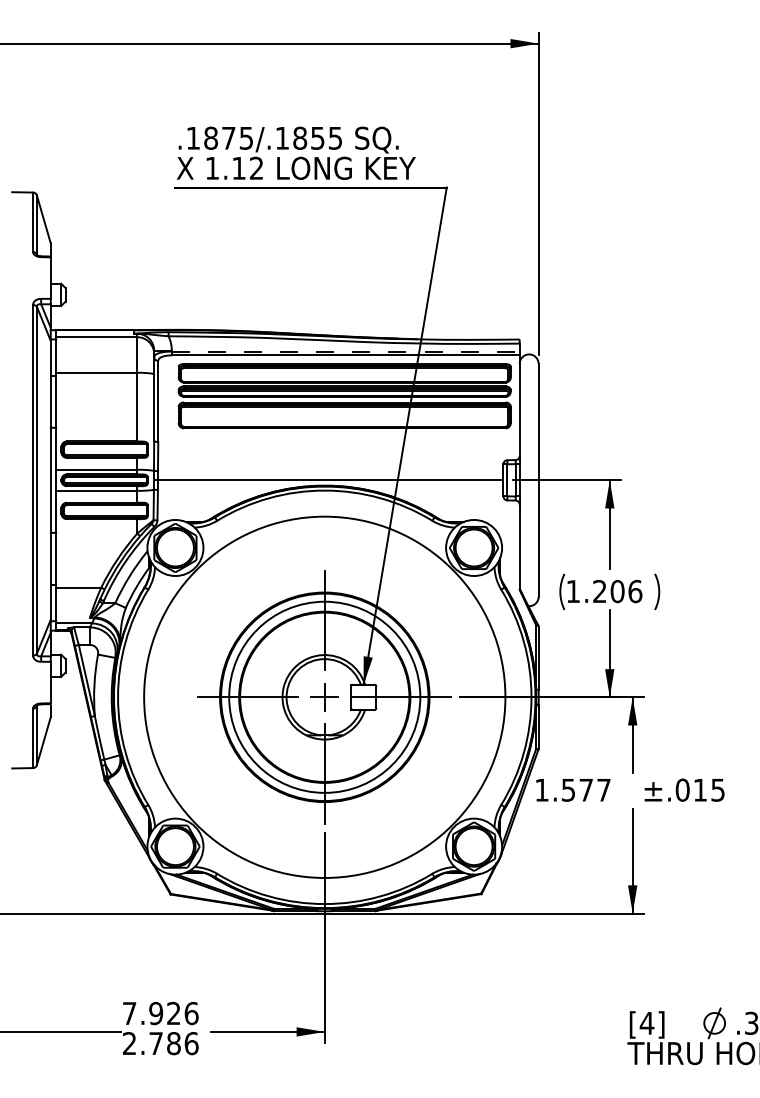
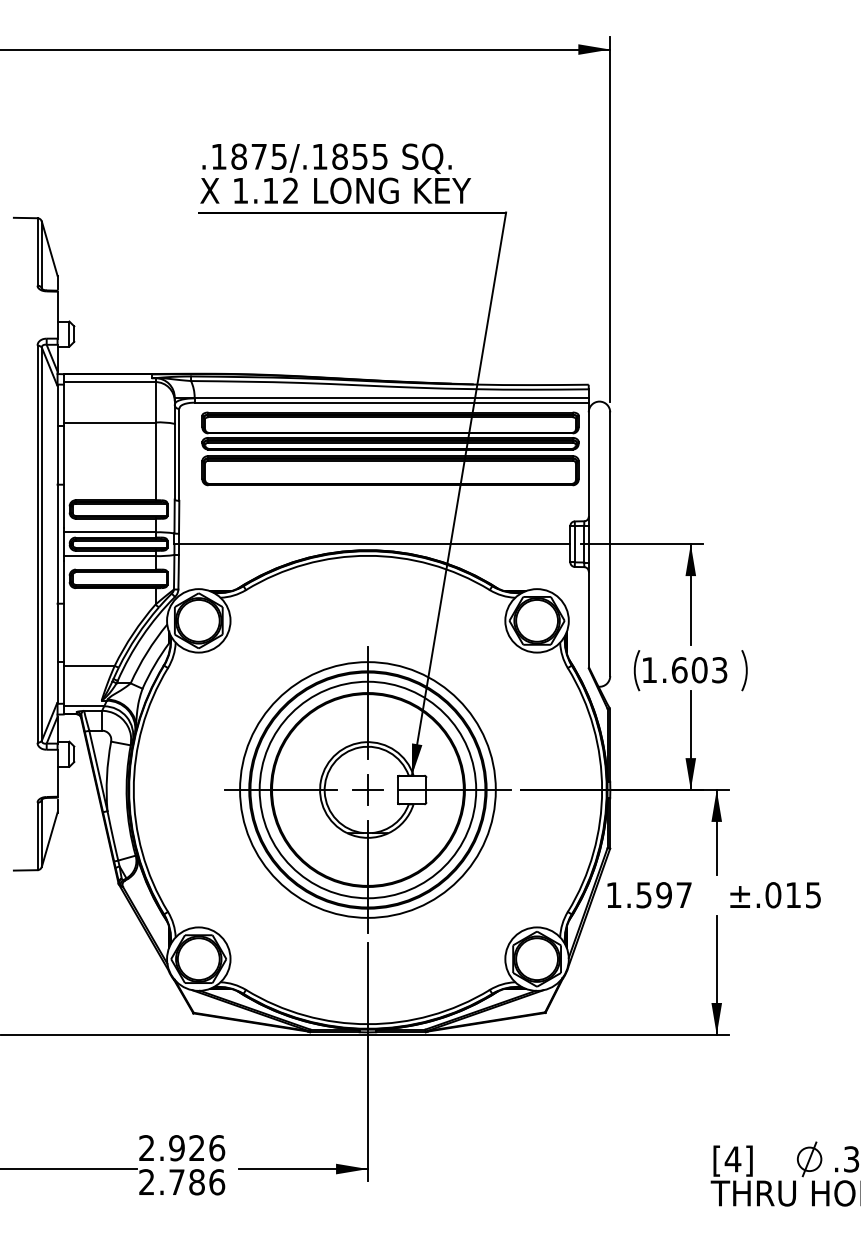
line: (346, 351) -> (392, 398), dashed -> solid
text: (617, 591) -> (699, 670), 1.206 -> 1.603
circle: (324, 696) -> (367, 789), size x0.62
text: (585, 790) -> (663, 895), 1.577 -> 1.597
text: (129, 1012) -> (146, 1147), 7.926 -> 2.926

